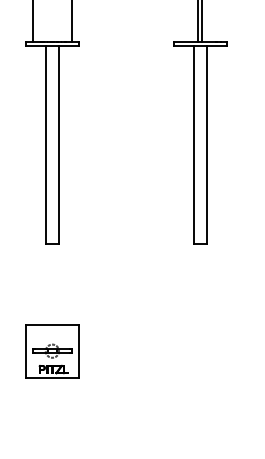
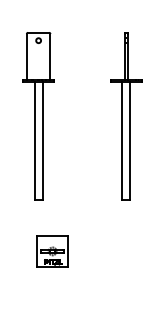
part: (52, 351) -> (52, 251), moved

